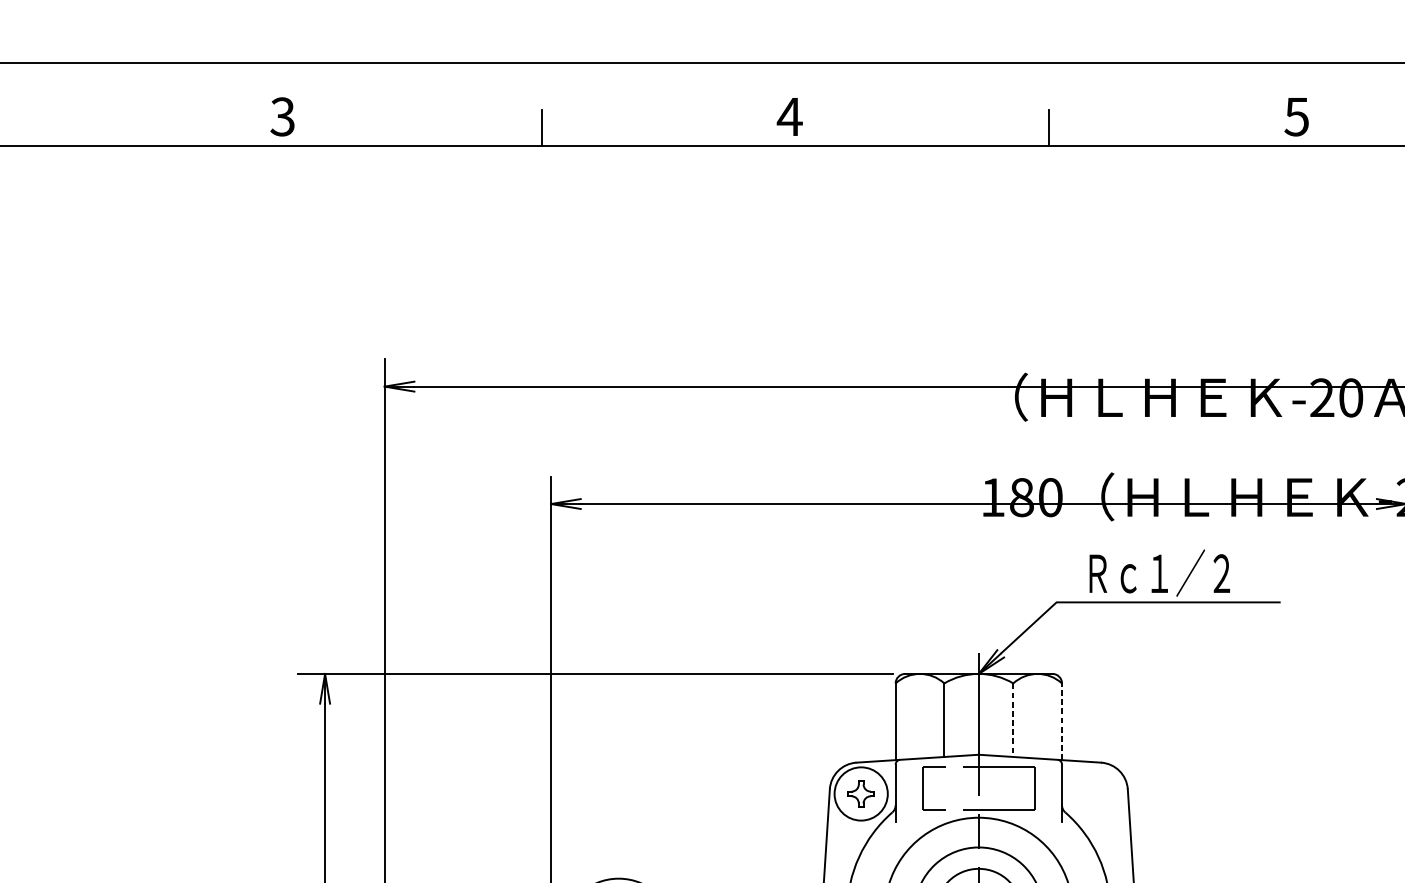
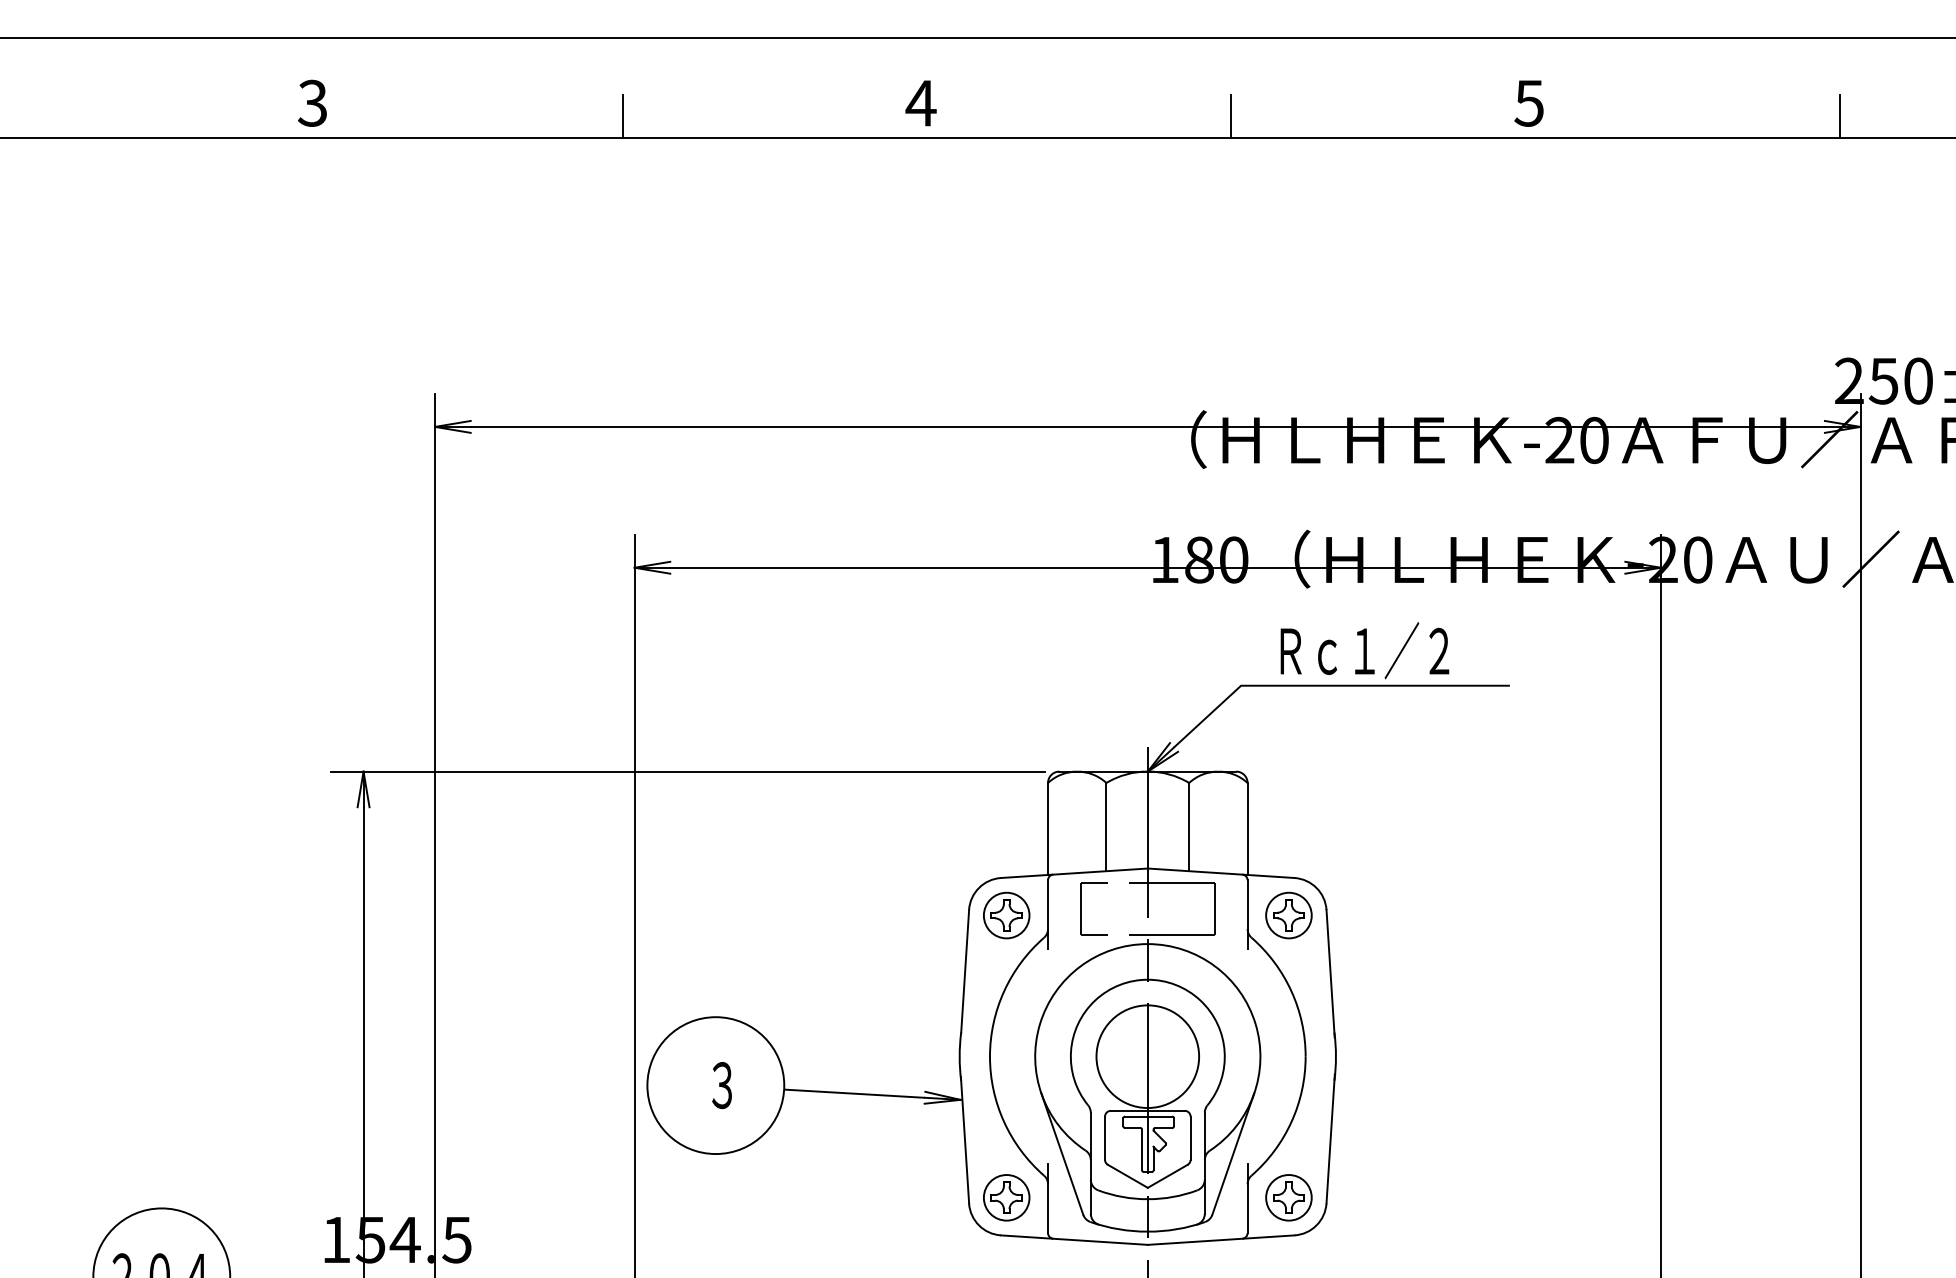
line: (1013, 720) -> (1189, 827), dashed -> solid
line: (1061, 721) -> (1247, 828), dashed -> solid
circle: (861, 793) -> (1006, 915), size x0.71
part: (1096, 793) -> (1288, 915), added

